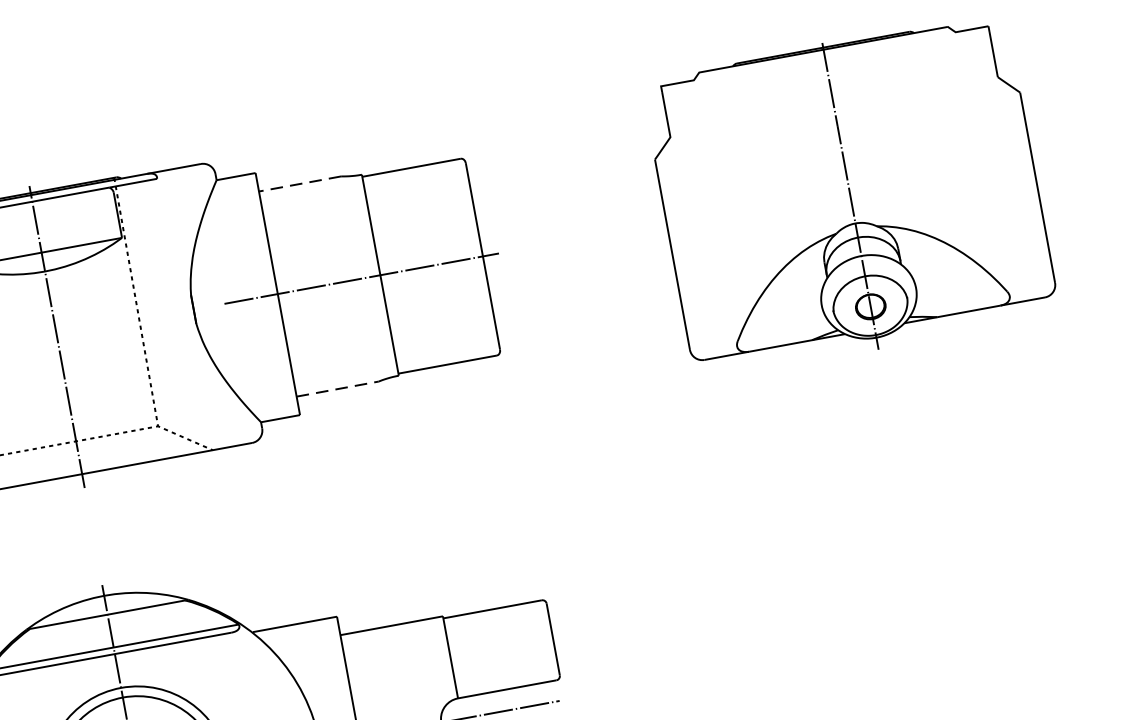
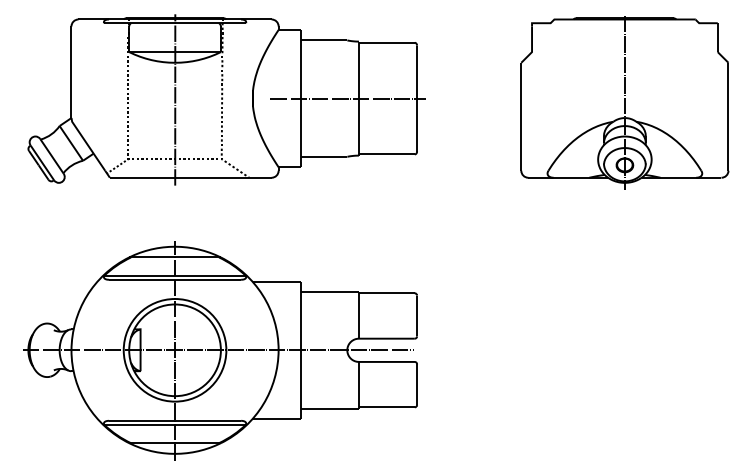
line: (299, 184) -> (323, 40), dashed -> solid
line: (338, 388) -> (324, 156), dashed -> solid

